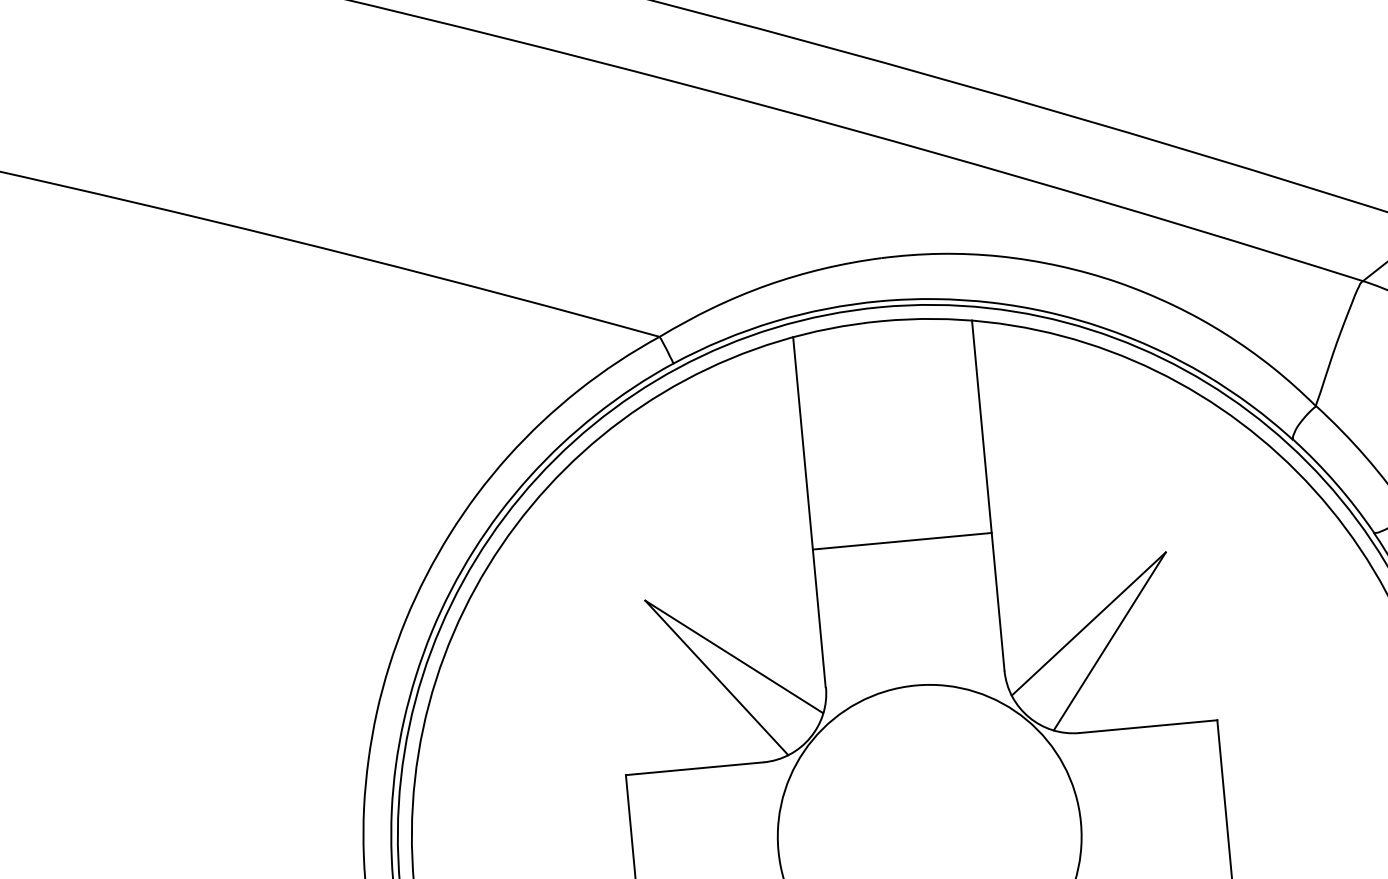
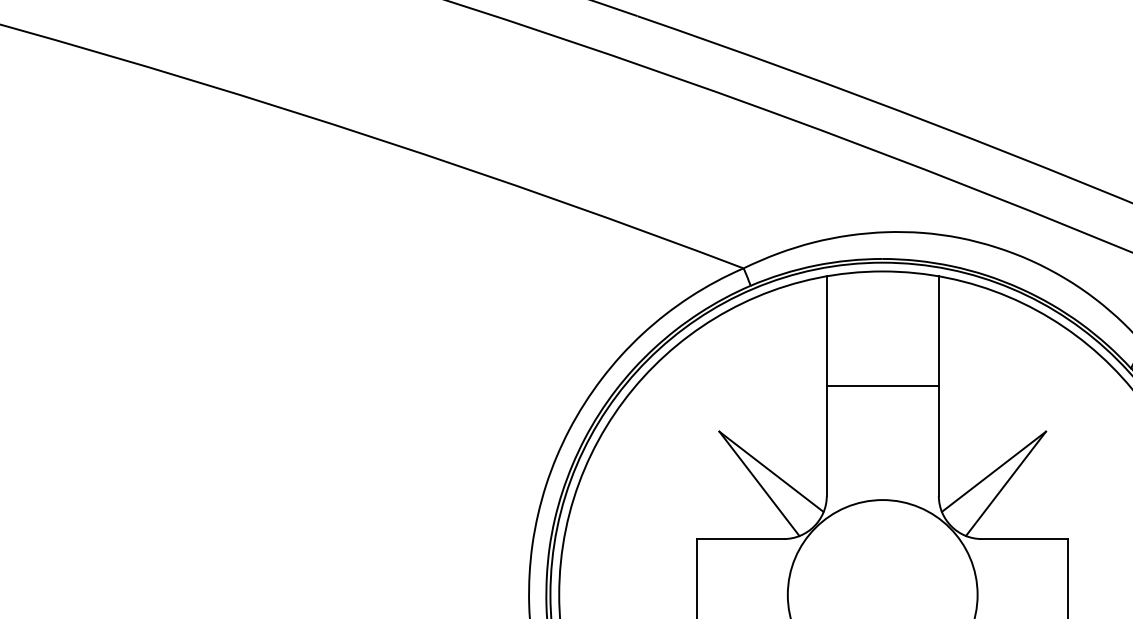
line: (901, 541) -> (882, 385), moved

